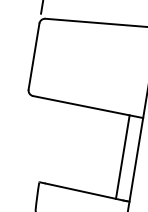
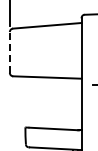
line: (33, 54) -> (9, 51), solid -> dashed
line: (123, 156) -> (73, 103), removed

